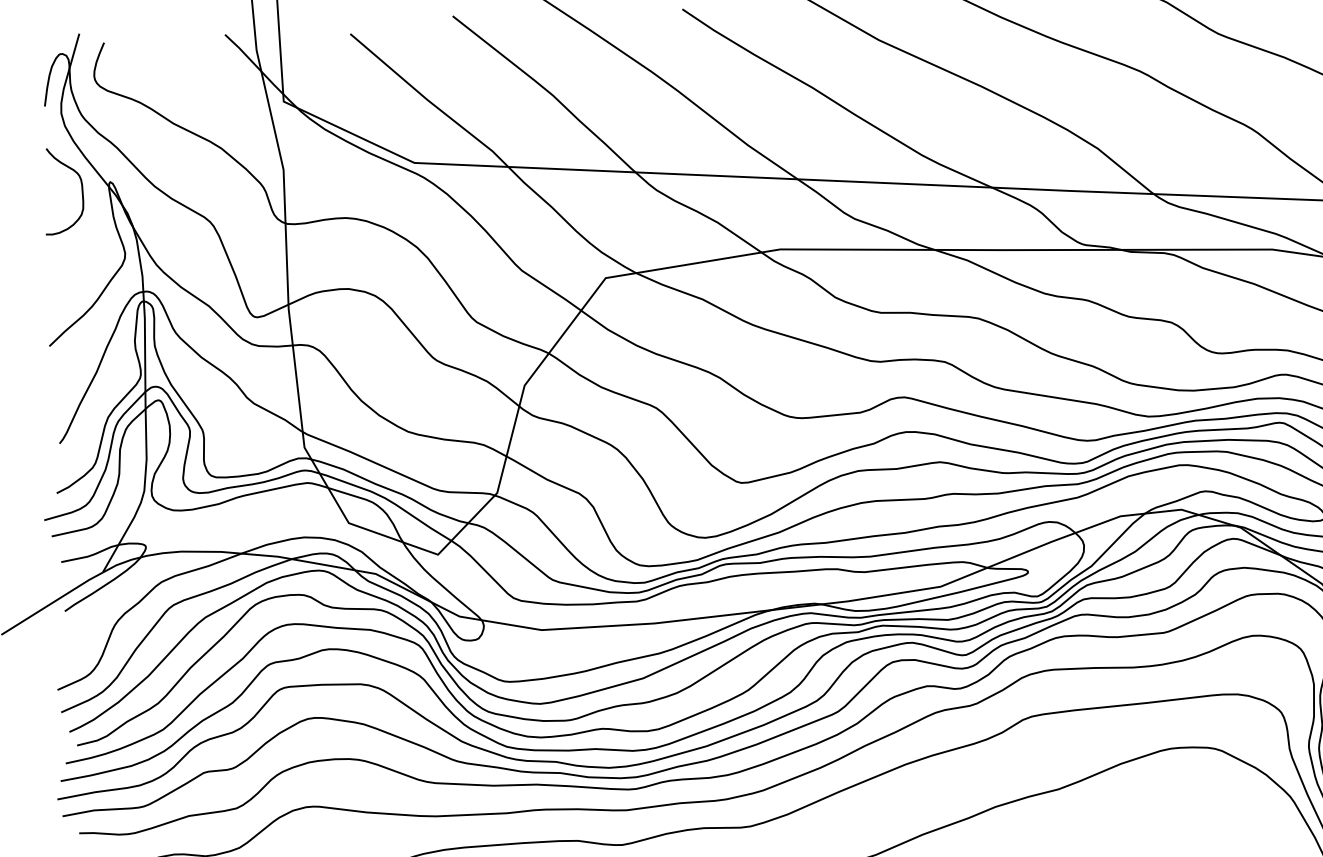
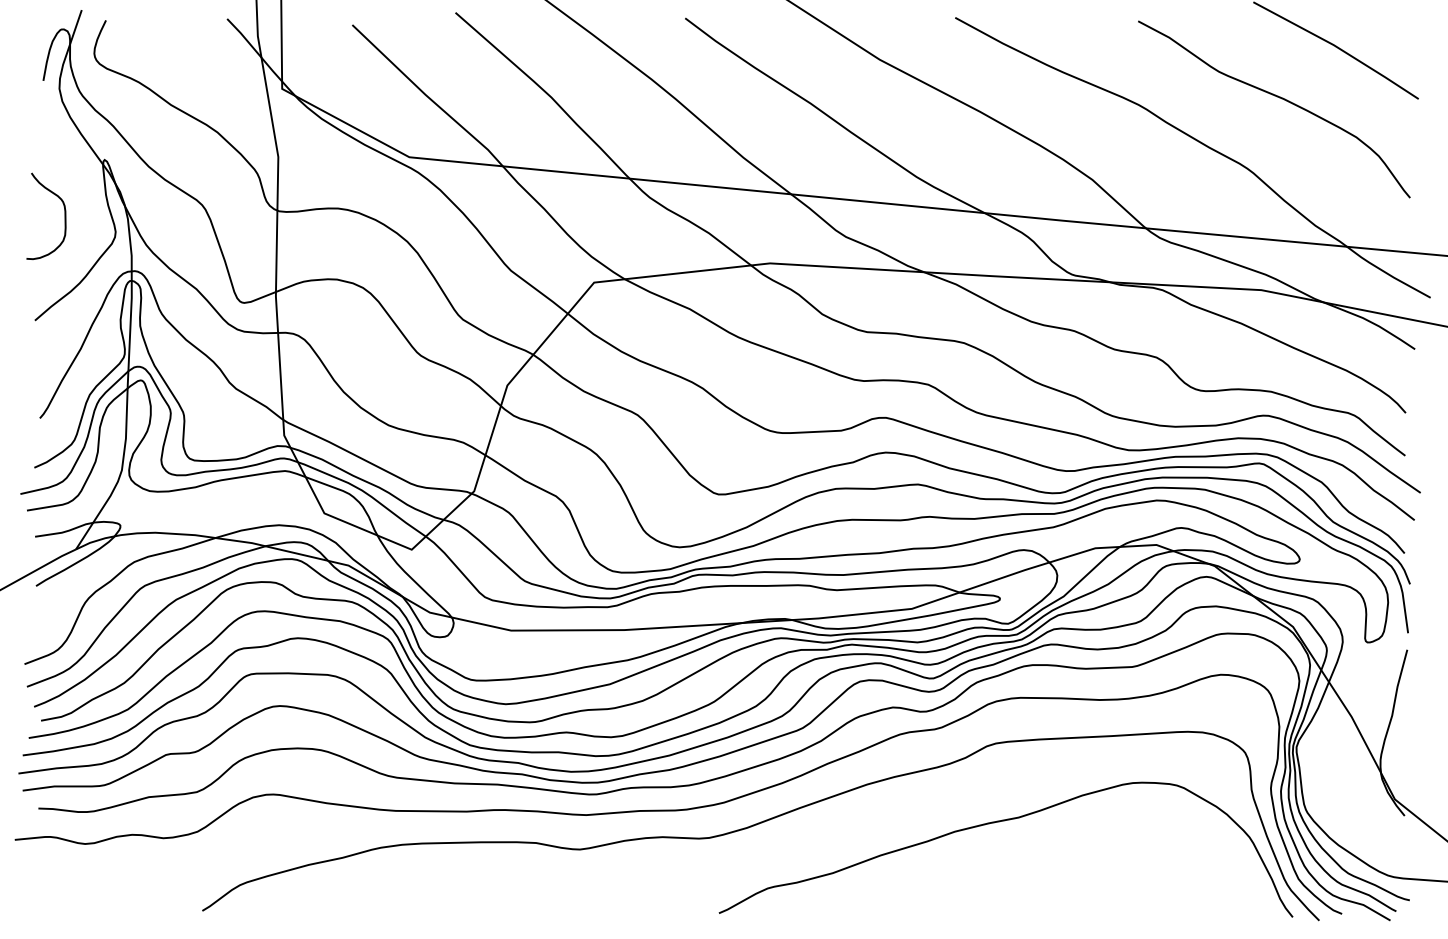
curve: (81, 189) -> (64, 215), moved

